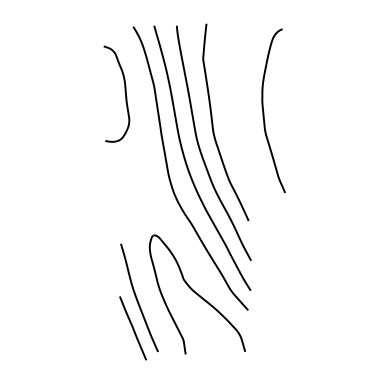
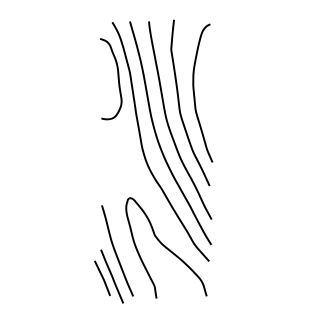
part: (124, 92) -> (117, 77), moved
curve: (264, 111) -> (195, 93), moved
line: (121, 330) -> (102, 278), added

